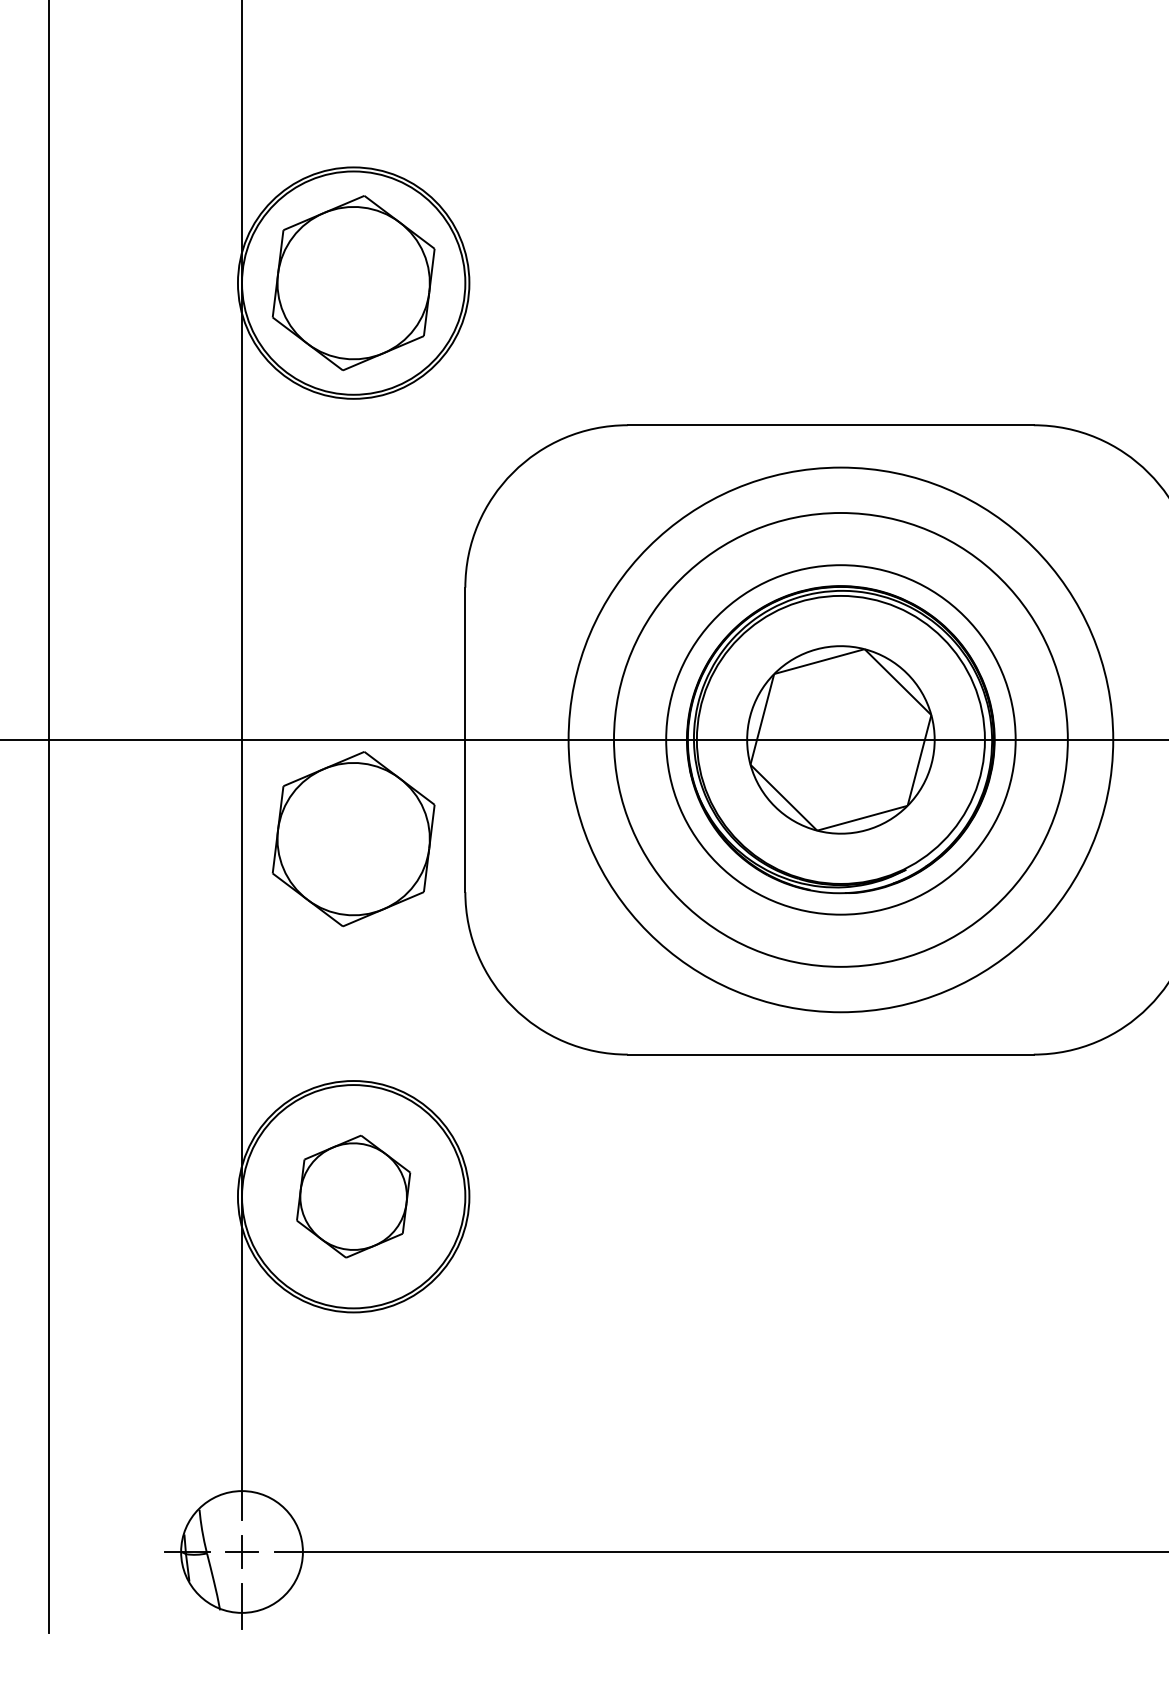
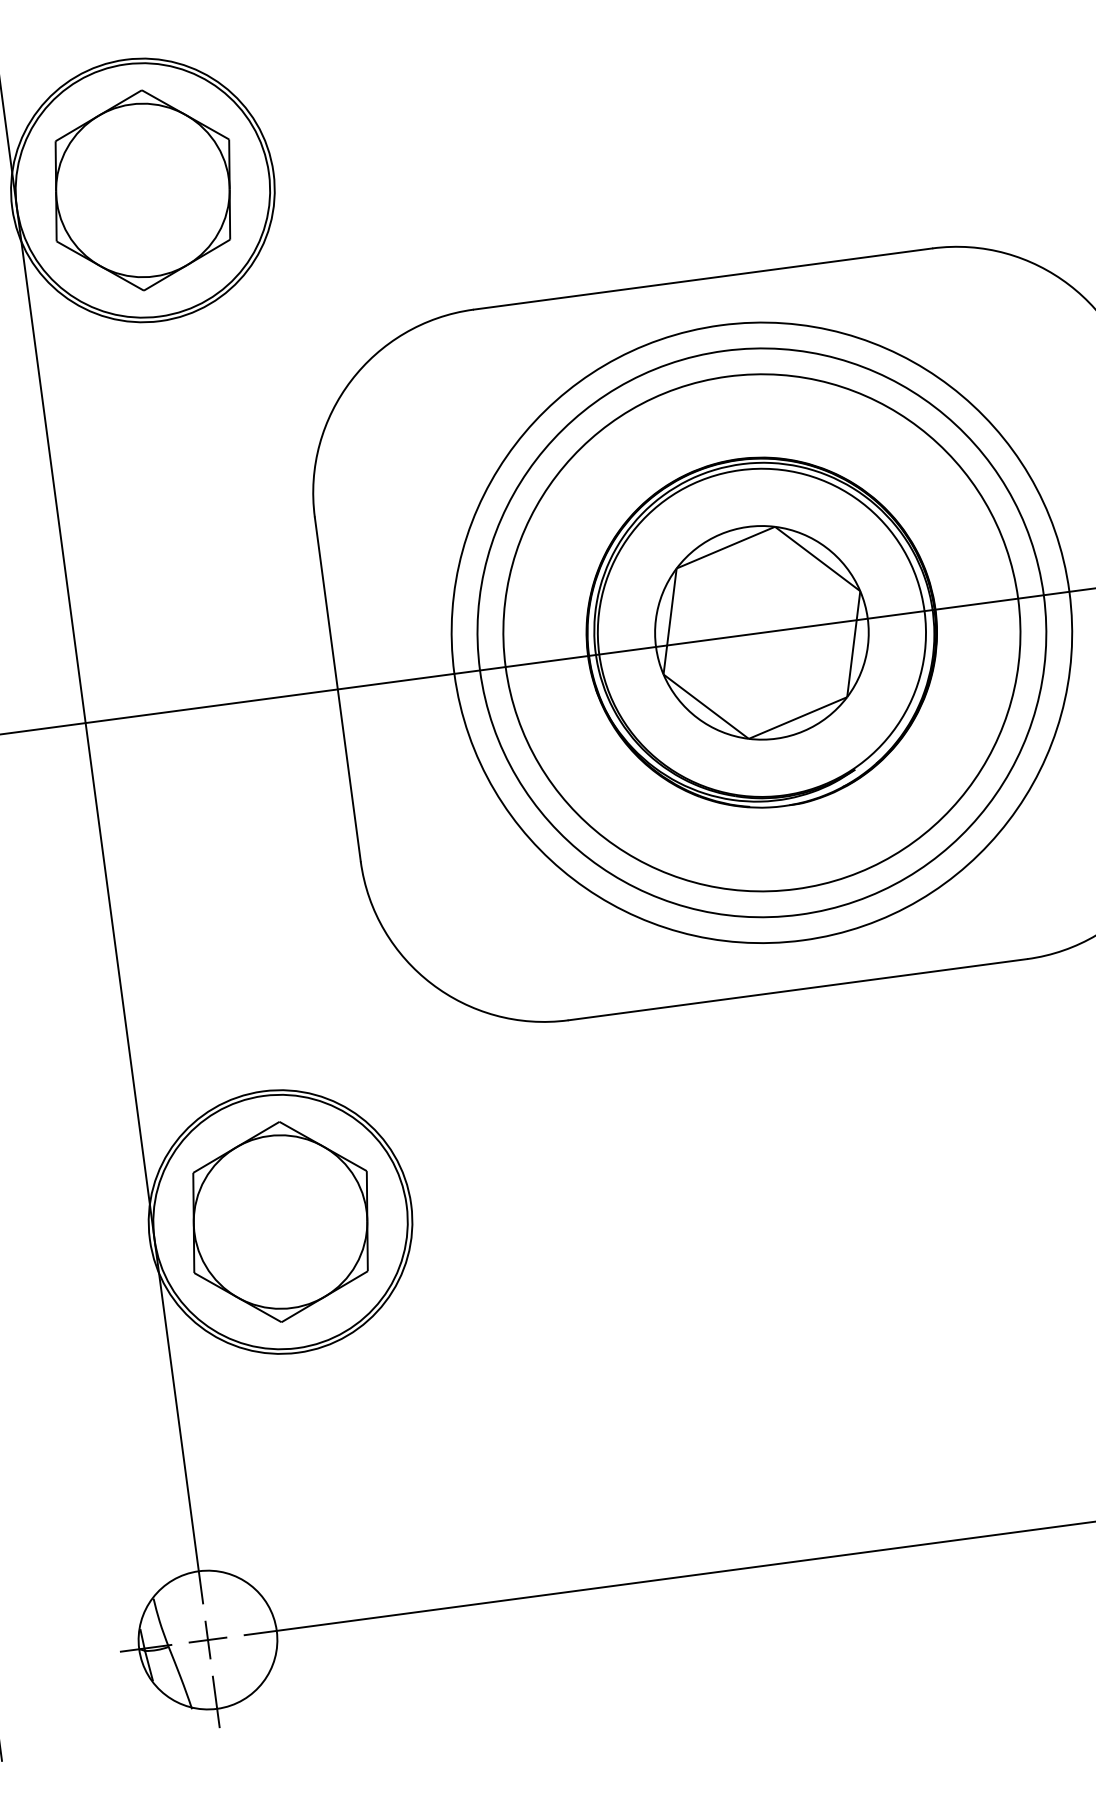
circle: (840, 739) -> (761, 632), size x1.43
part: (353, 839) -> (226, 818), removed
part: (353, 1196) -> (280, 1221), size x1.43

